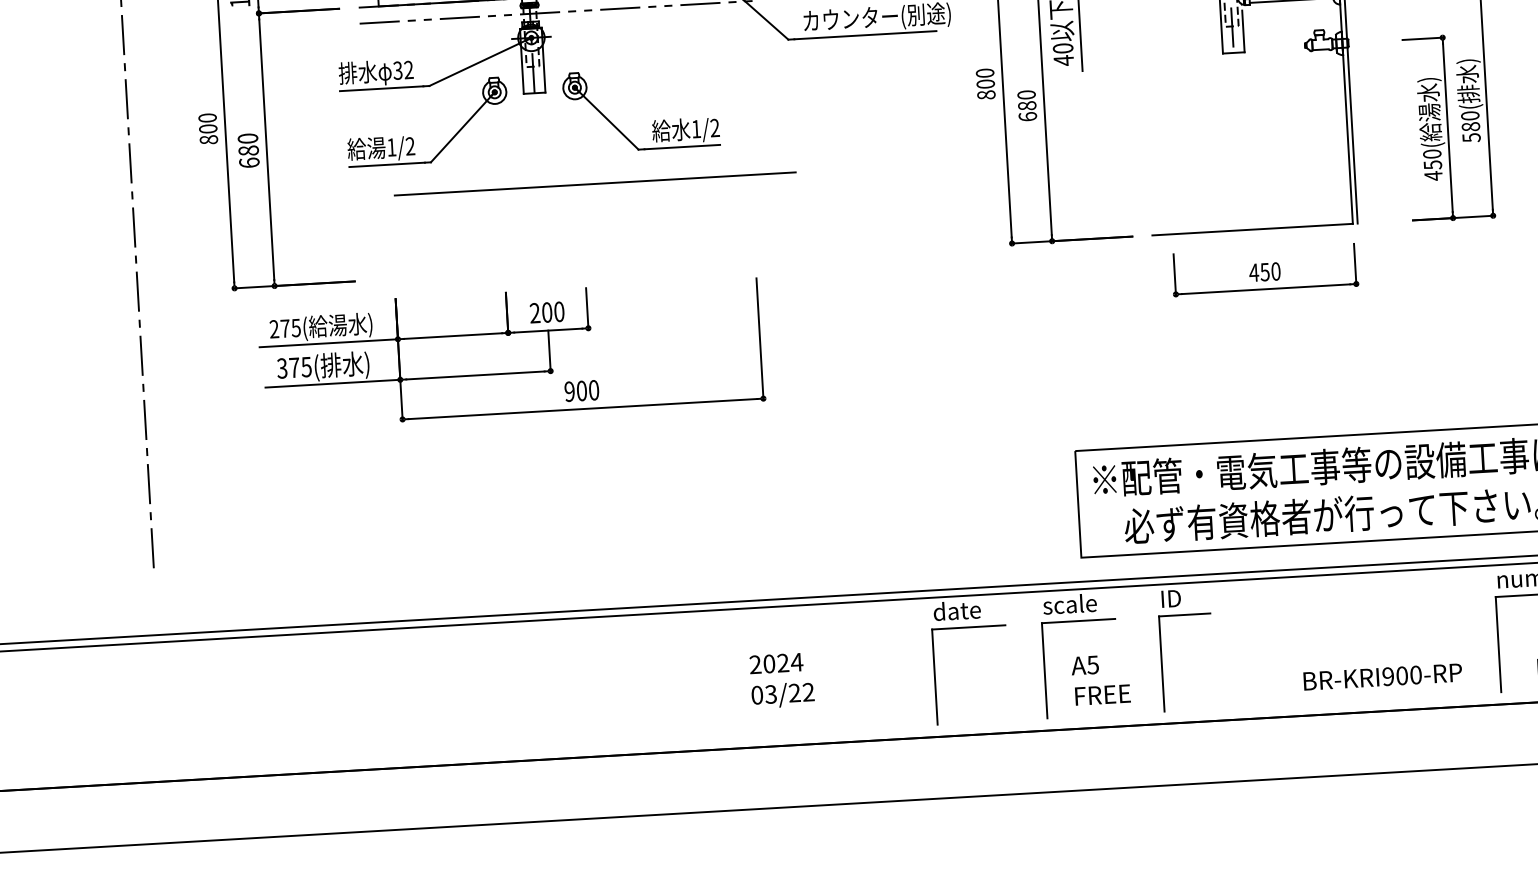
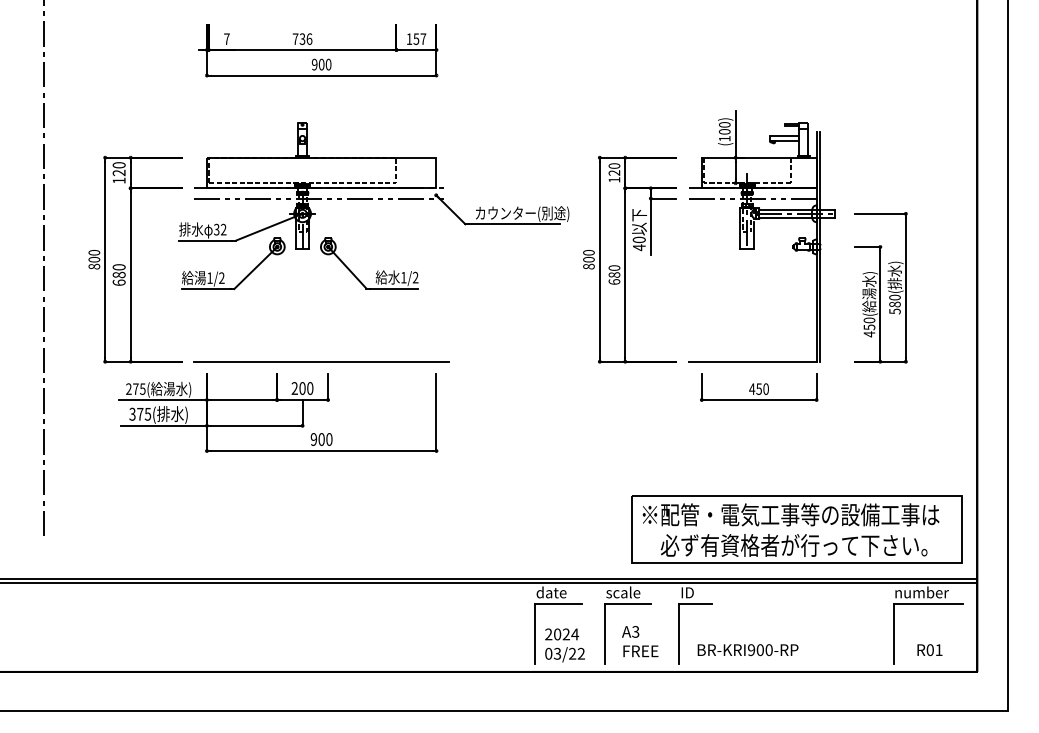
line: (594, 183) -> (321, 361), moved
text: (1092, 664) -> (635, 631), A5 -> A3
text: (1382, 677) -> (747, 650), moved
text: (781, 680) -> (564, 645), moved

